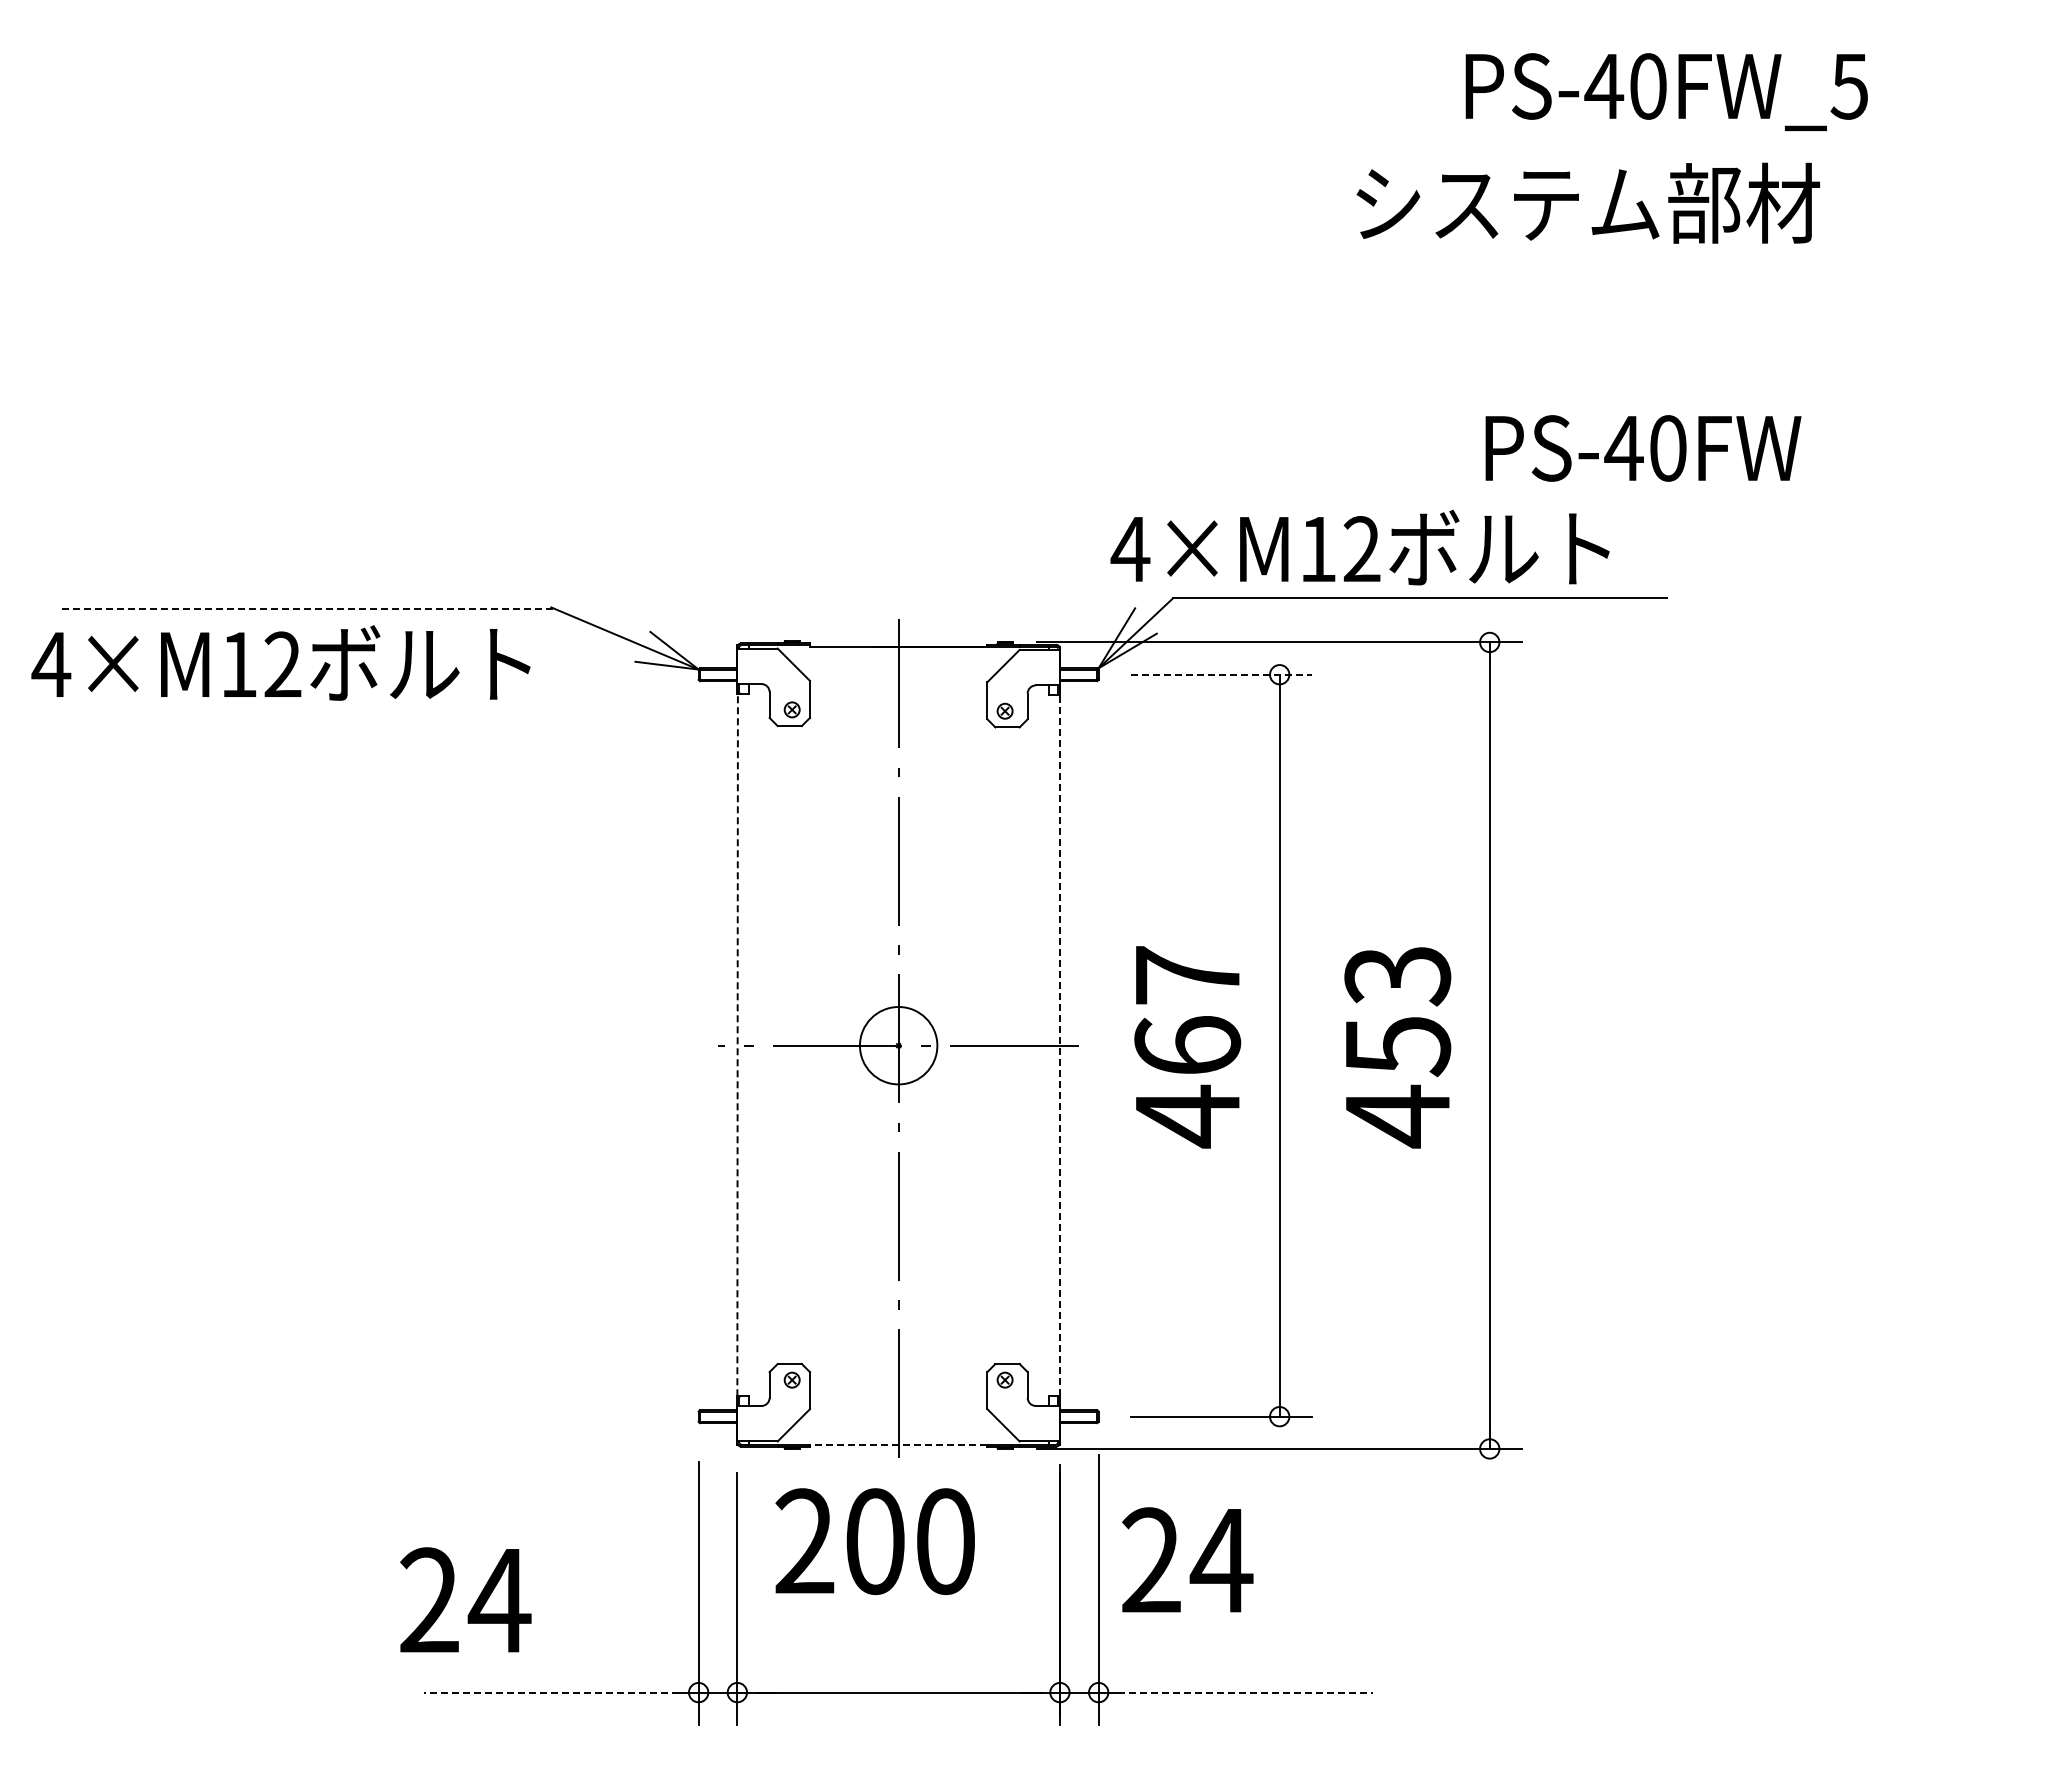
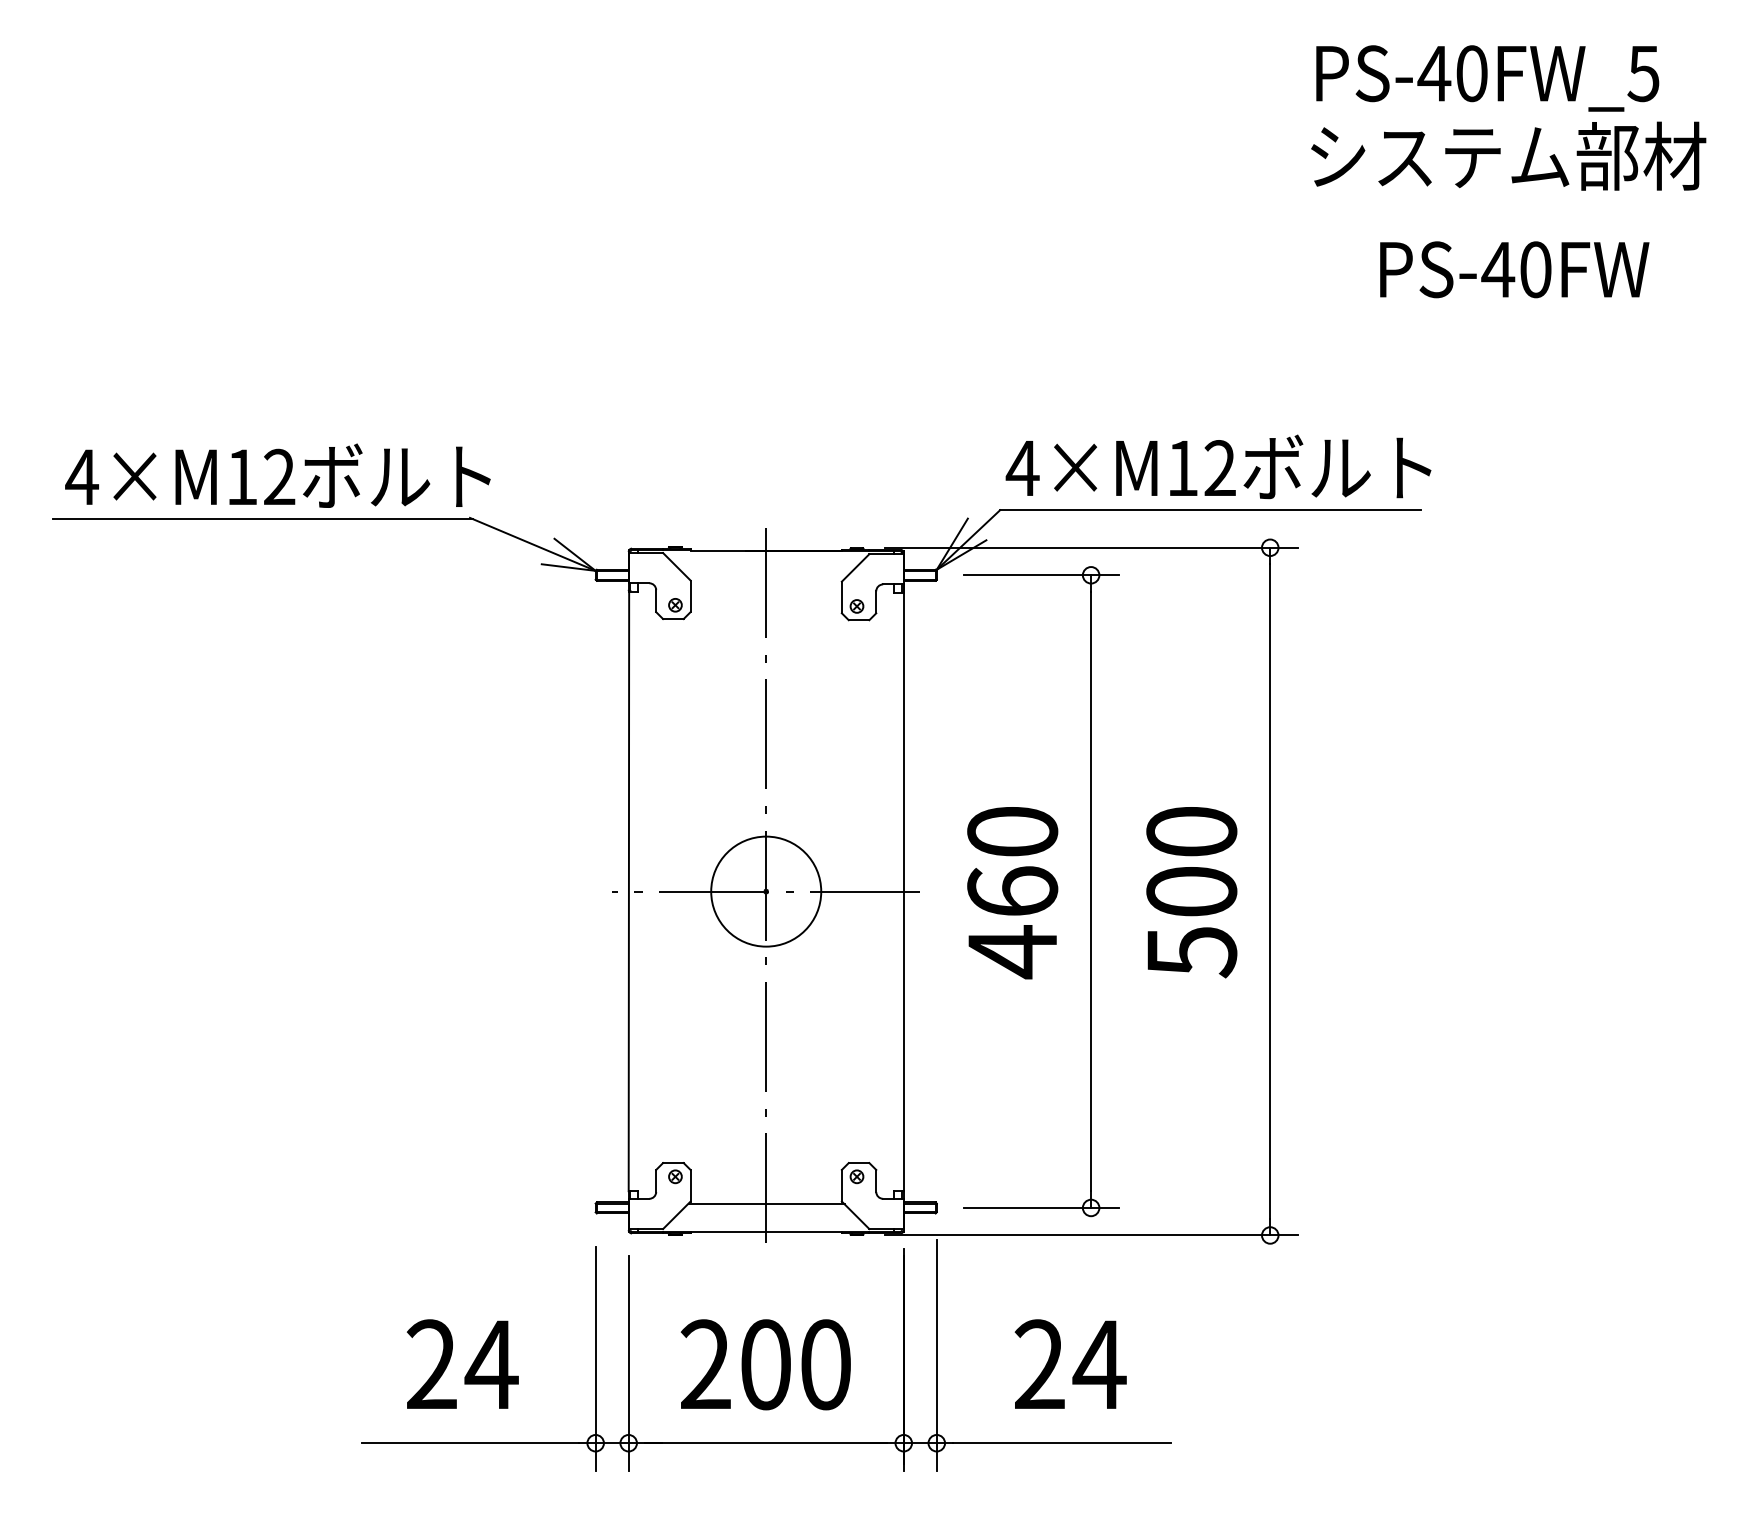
text: (1666, 91) -> (1487, 77), moved
text: (1588, 202) -> (1508, 155), moved
text: (1643, 448) -> (1514, 269), moved
text: (1359, 547) -> (1218, 466), moved
line: (308, 608) -> (262, 518), dashed -> solid
text: (280, 662) -> (277, 475), moved
line: (1221, 674) -> (1041, 575), dashed -> solid
text: (1187, 975) -> (1012, 831), 467 -> 460
line: (1059, 1040) -> (903, 887), dashed -> solid
line: (737, 1044) -> (628, 890), dashed -> solid
circle: (898, 1045) -> (766, 891), size x1.67
text: (1397, 1047) -> (1191, 893), 453 -> 500
line: (899, 1412) -> (766, 1204), added
line: (898, 1444) -> (766, 1231), dashed -> solid
text: (874, 1541) -> (765, 1364), moved
text: (1187, 1559) -> (1070, 1363), moved
text: (465, 1599) -> (462, 1363), moved
line: (551, 1692) -> (470, 1443), dashed -> solid
line: (1245, 1692) -> (1061, 1443), dashed -> solid

